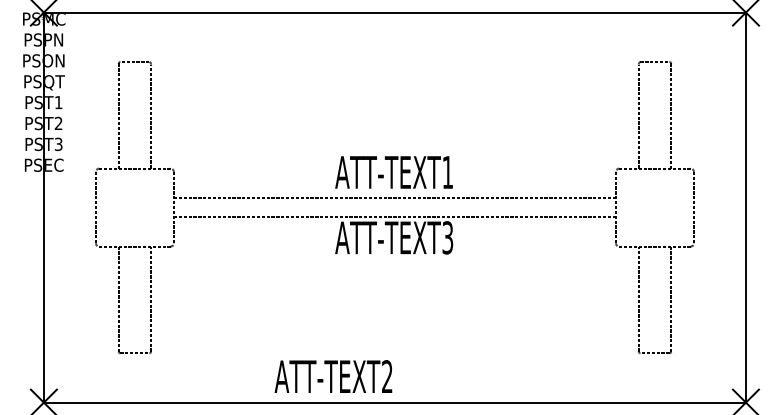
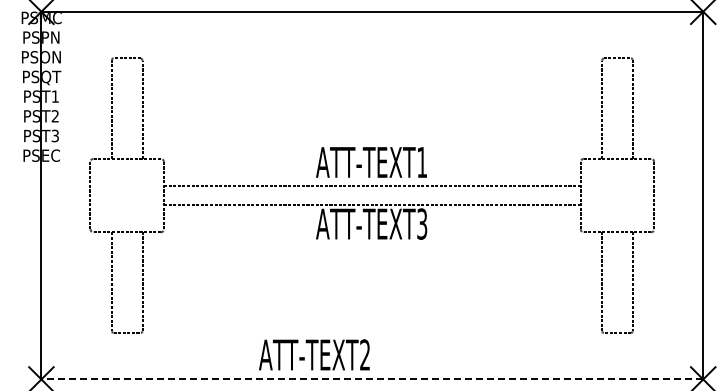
line: (395, 402) -> (372, 379), solid -> dashed

